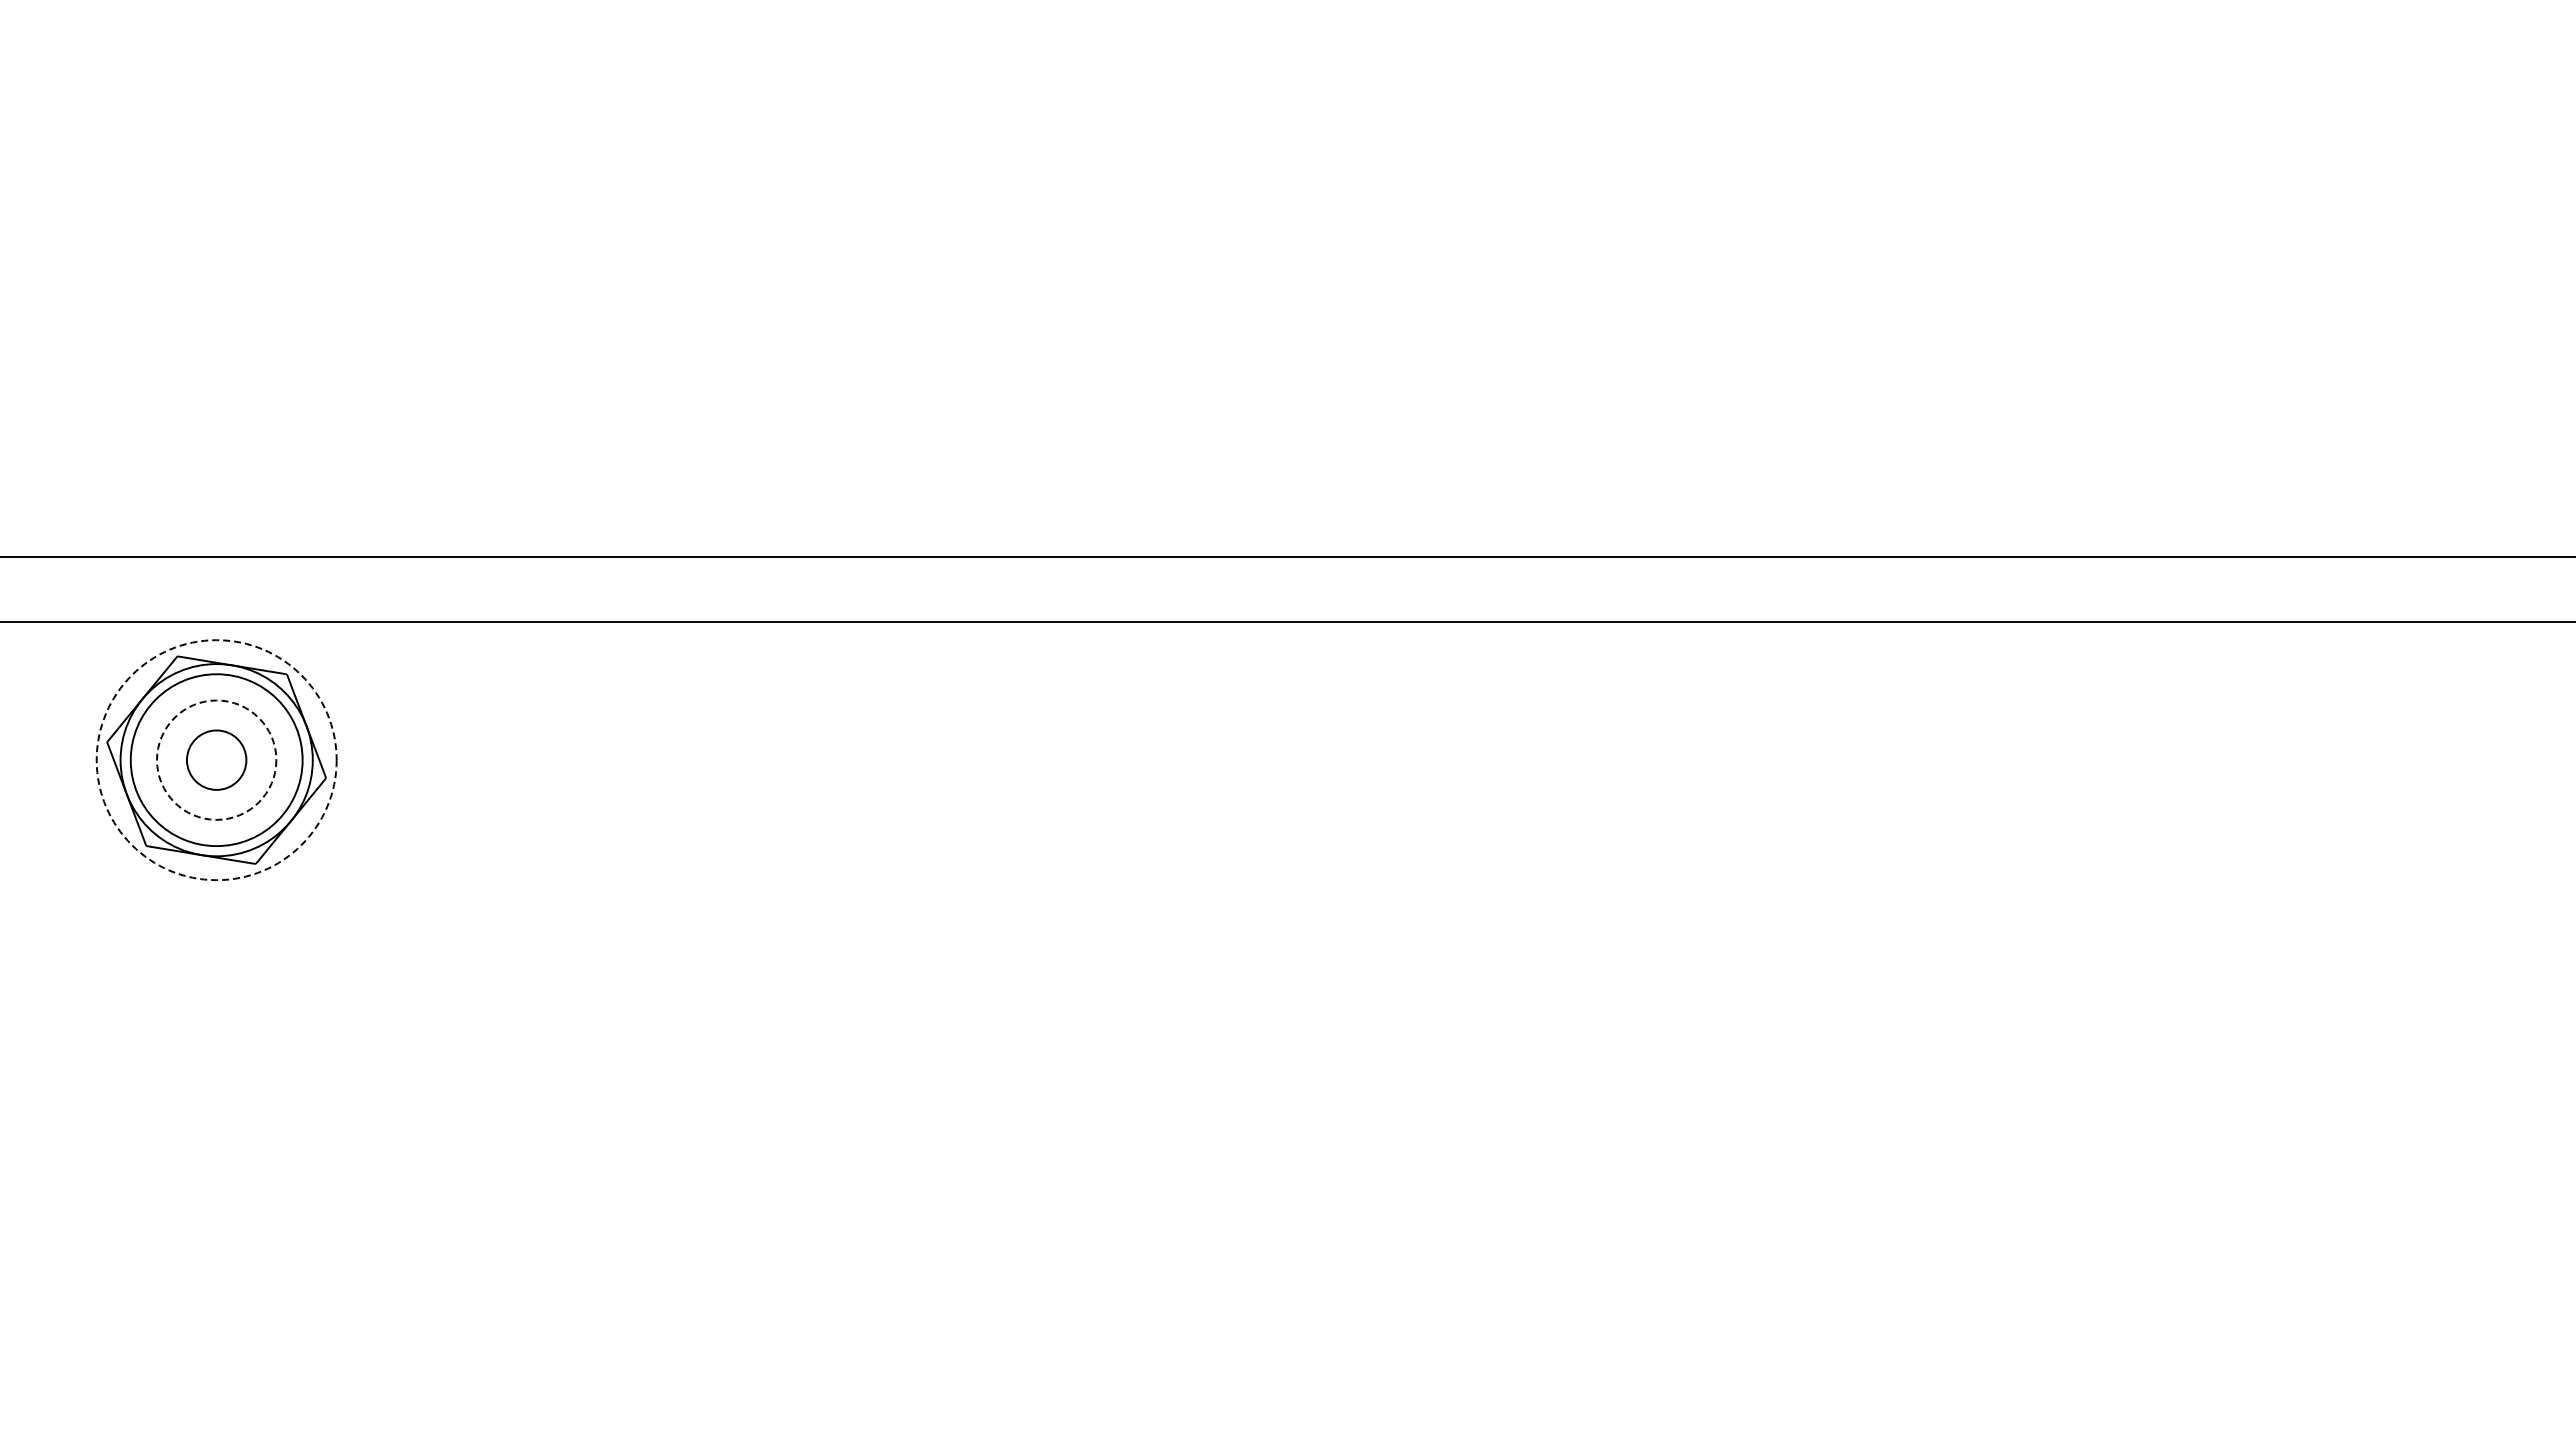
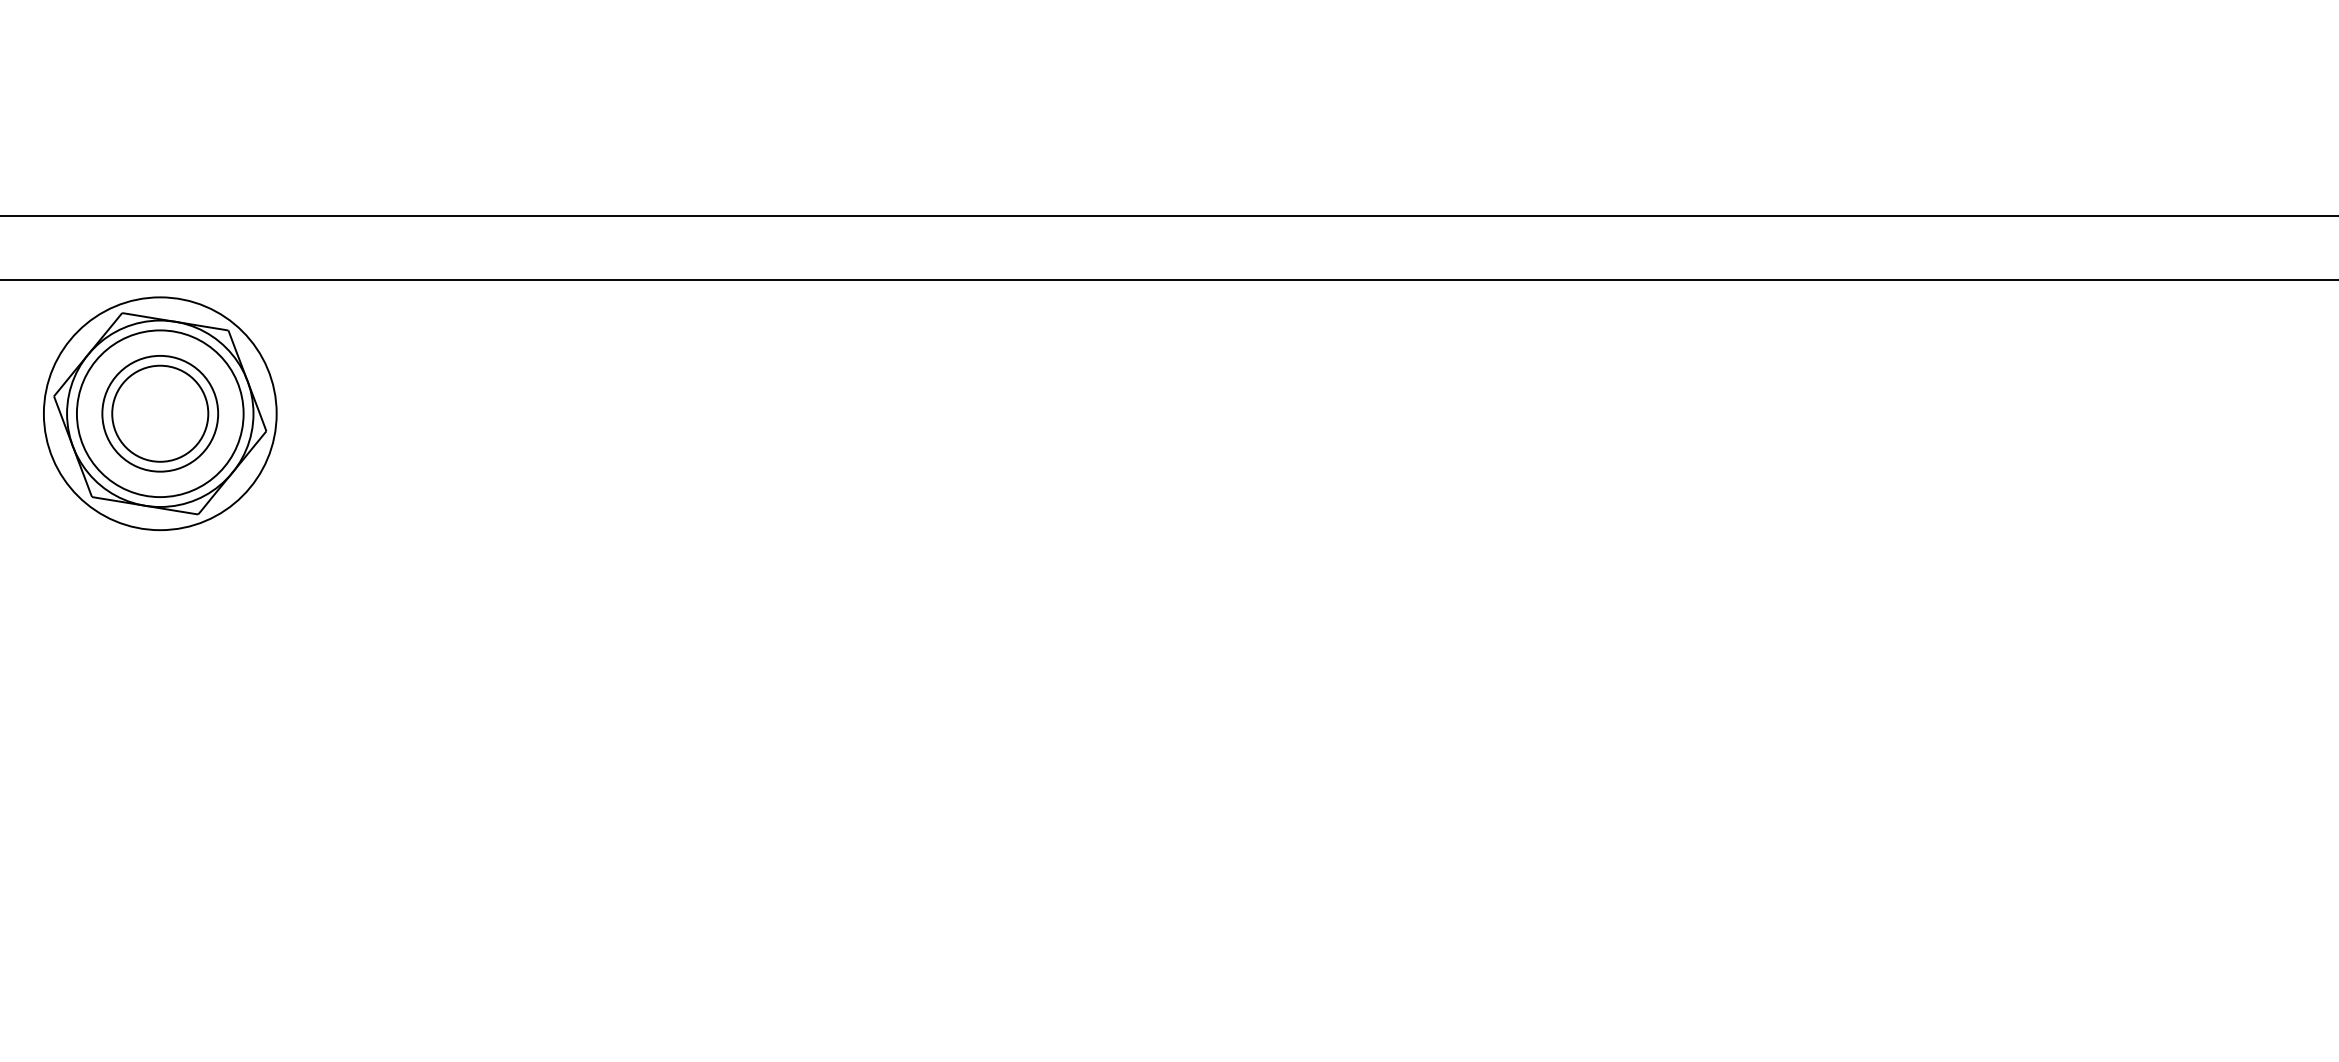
circle: (216, 759) -> (160, 413), dashed -> solid
circle: (216, 759) -> (160, 413), size x1.67
circle: (216, 760) -> (160, 414), dashed -> solid

